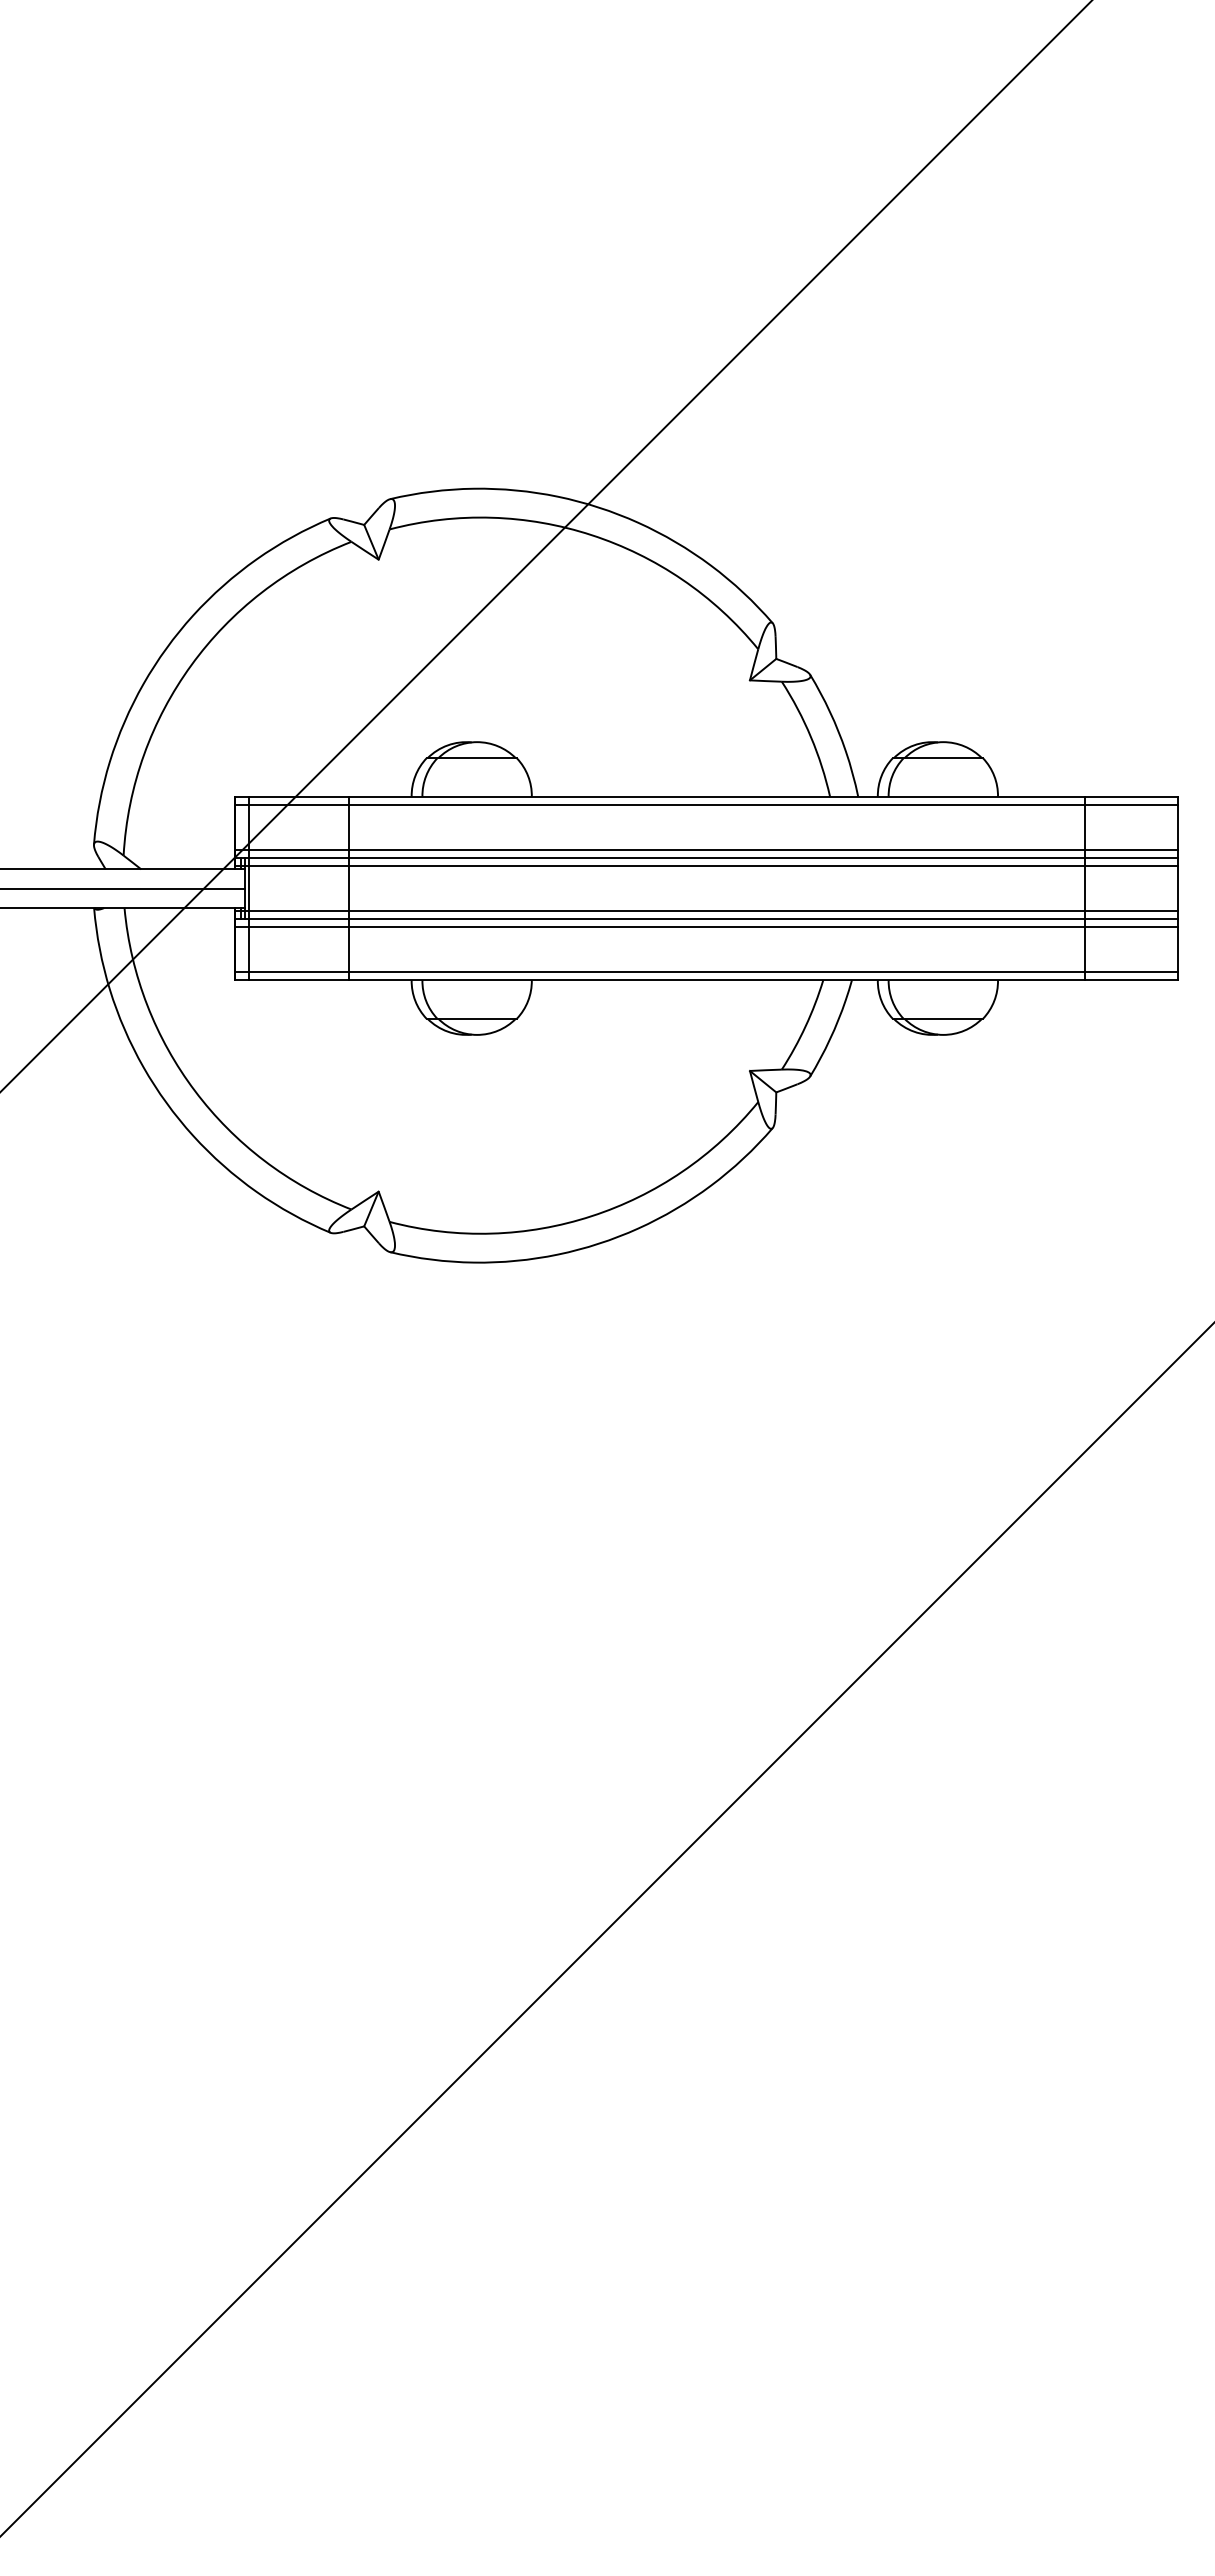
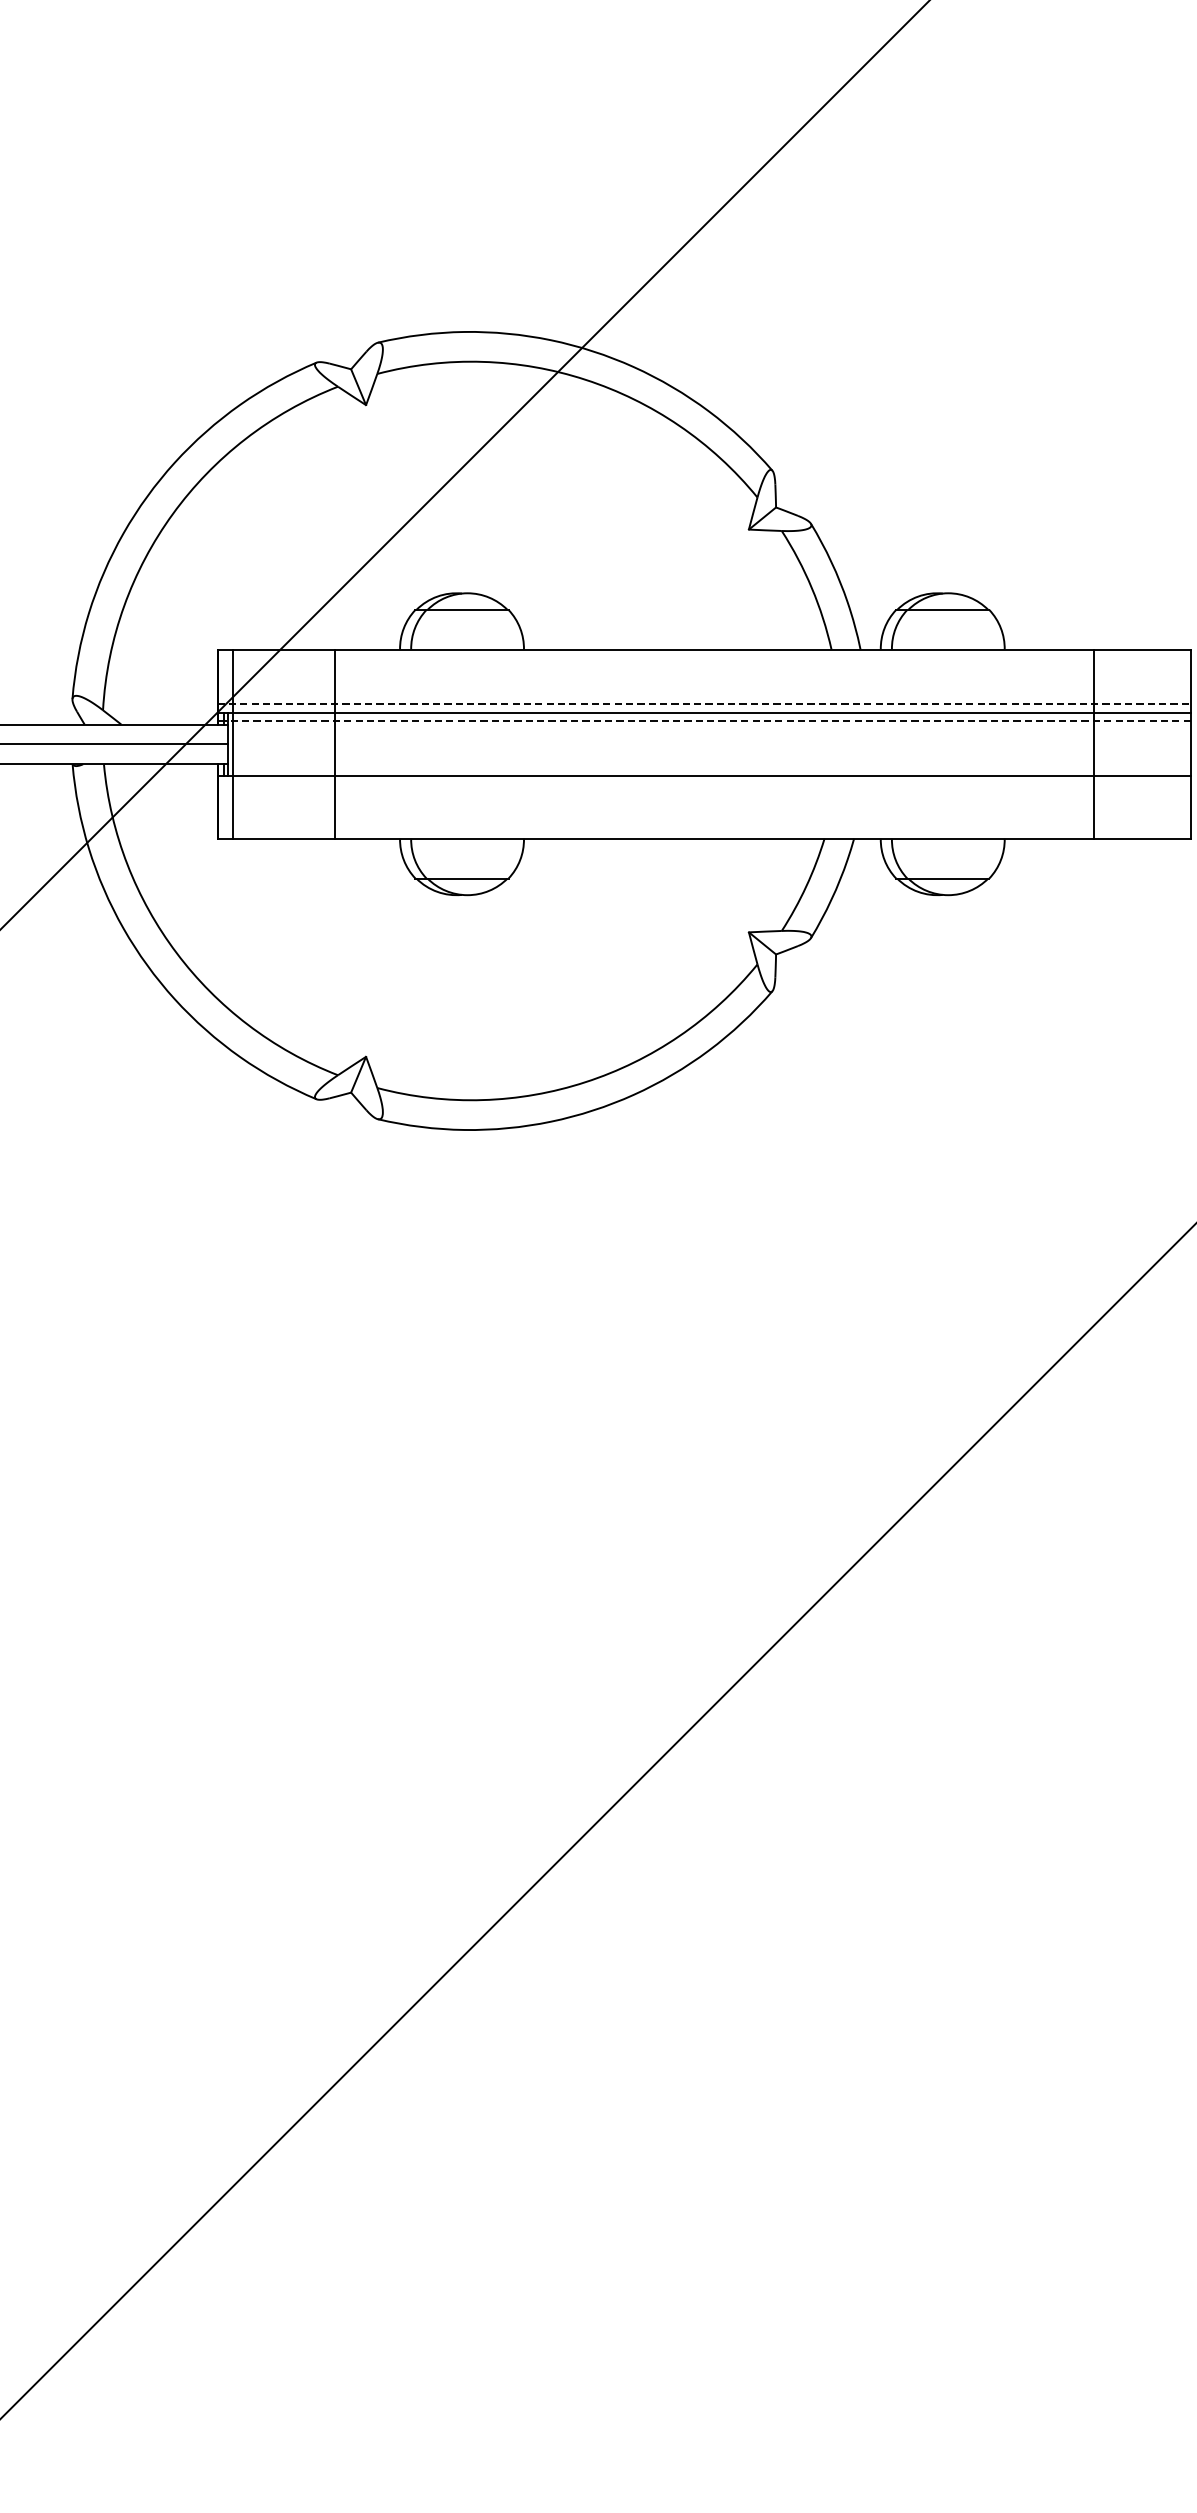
line: (706, 804) -> (704, 657), removed
line: (706, 849) -> (704, 703), solid -> dashed
line: (706, 866) -> (704, 721), solid -> dashed
line: (706, 911) -> (704, 767), removed
line: (706, 927) -> (704, 784), removed
line: (706, 972) -> (704, 830), removed

